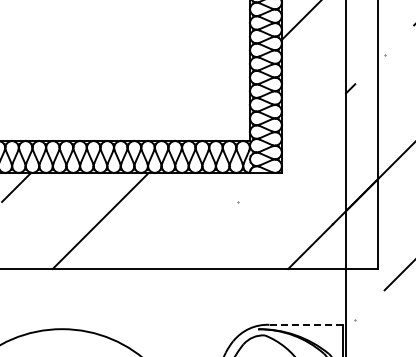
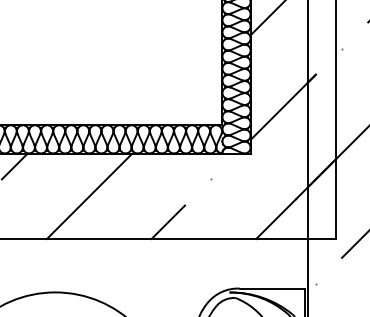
line: (318, 120) -> (283, 106), added
line: (189, 250) -> (168, 222), added
line: (306, 324) -> (272, 288), dashed -> solid

